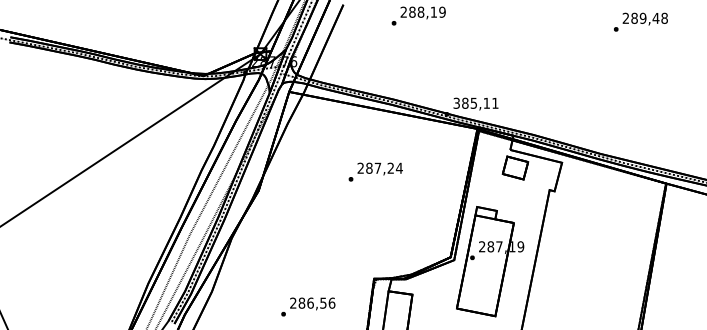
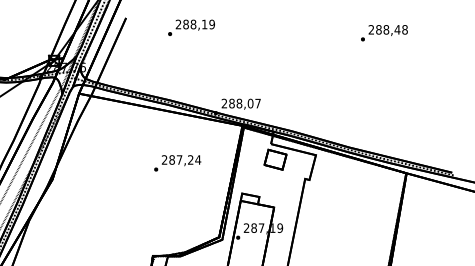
text: (642, 18) -> (385, 29), 289,48 -> 288,48
text: (475, 102) -> (240, 102), 385,11 -> 288,07
text: (375, 171) -> (177, 162), moved

